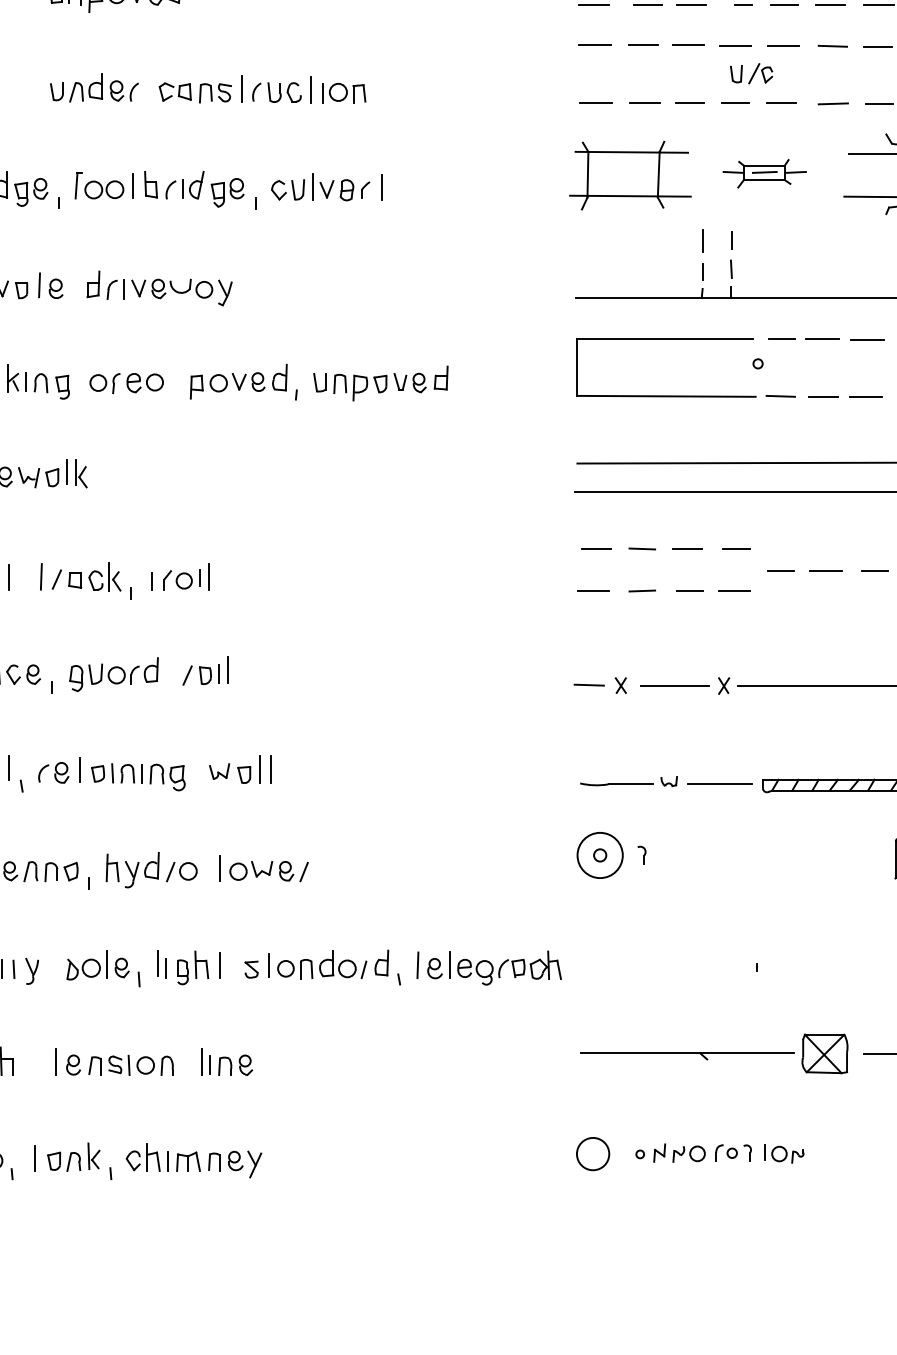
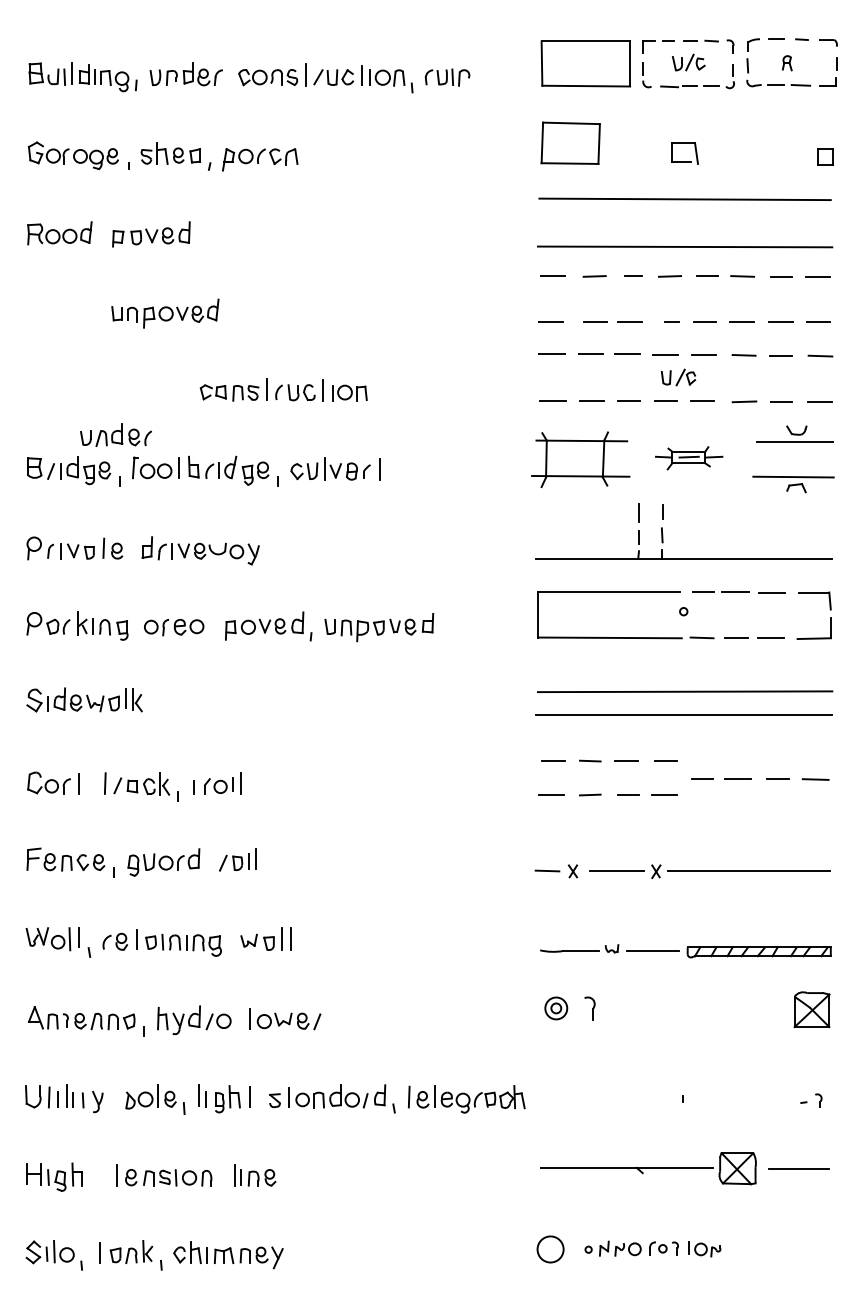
part: (93, 87) -> (115, 434), moved
part: (641, 854) -> (589, 1007), size x1.6
circle: (600, 855) -> (556, 1008), size x0.6

